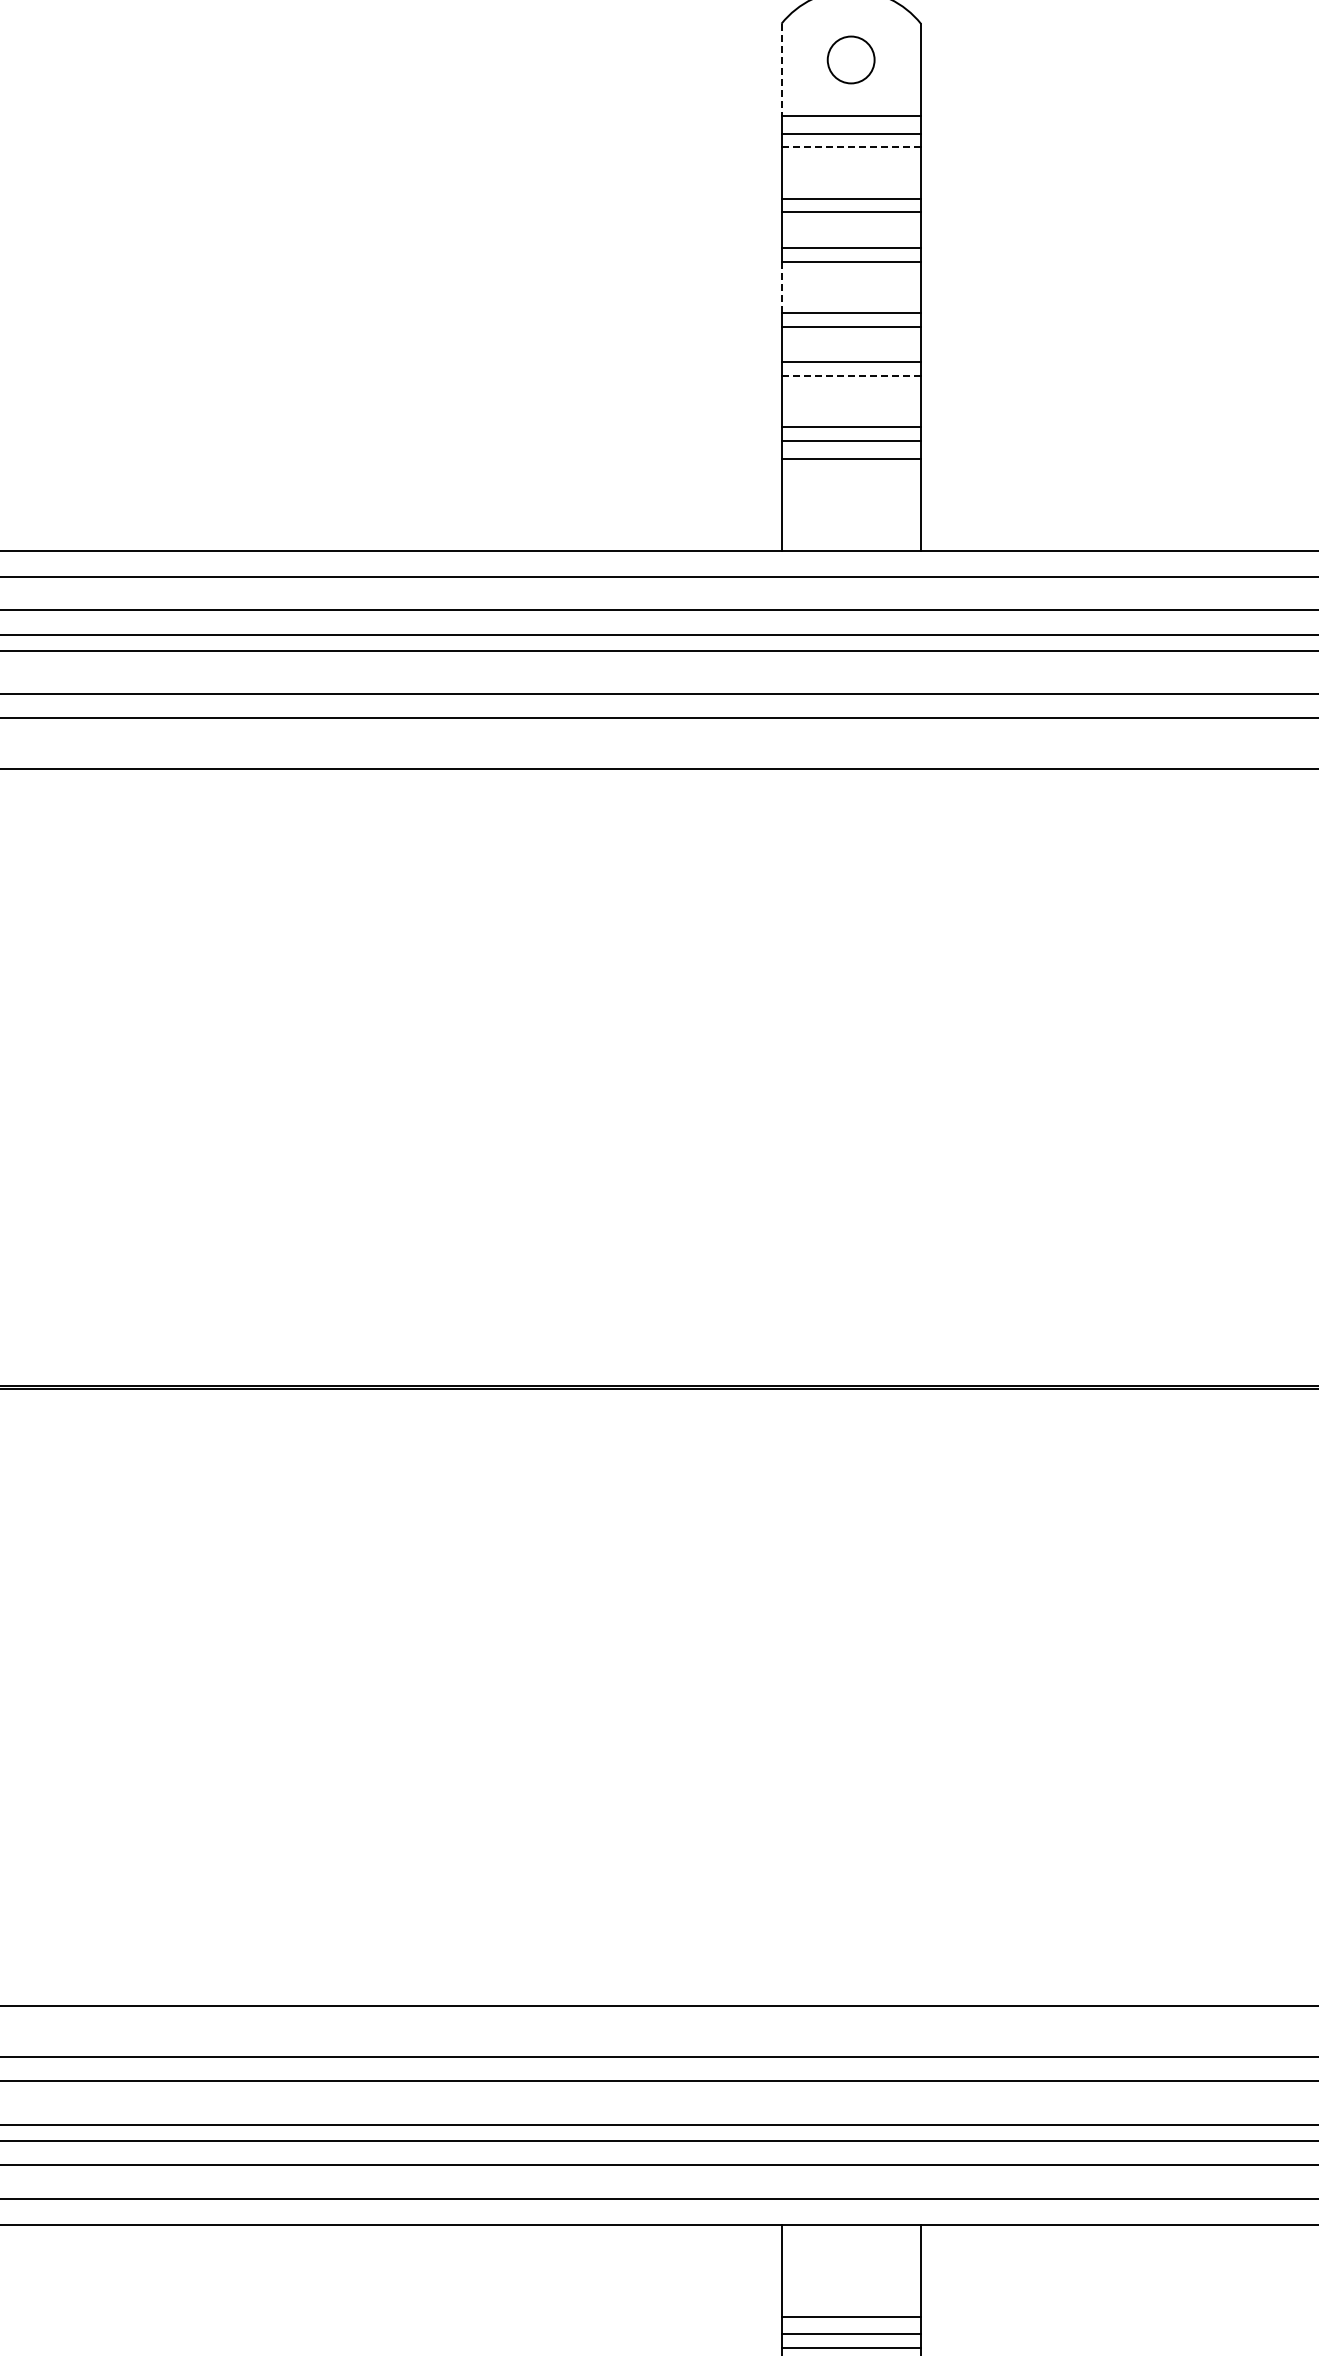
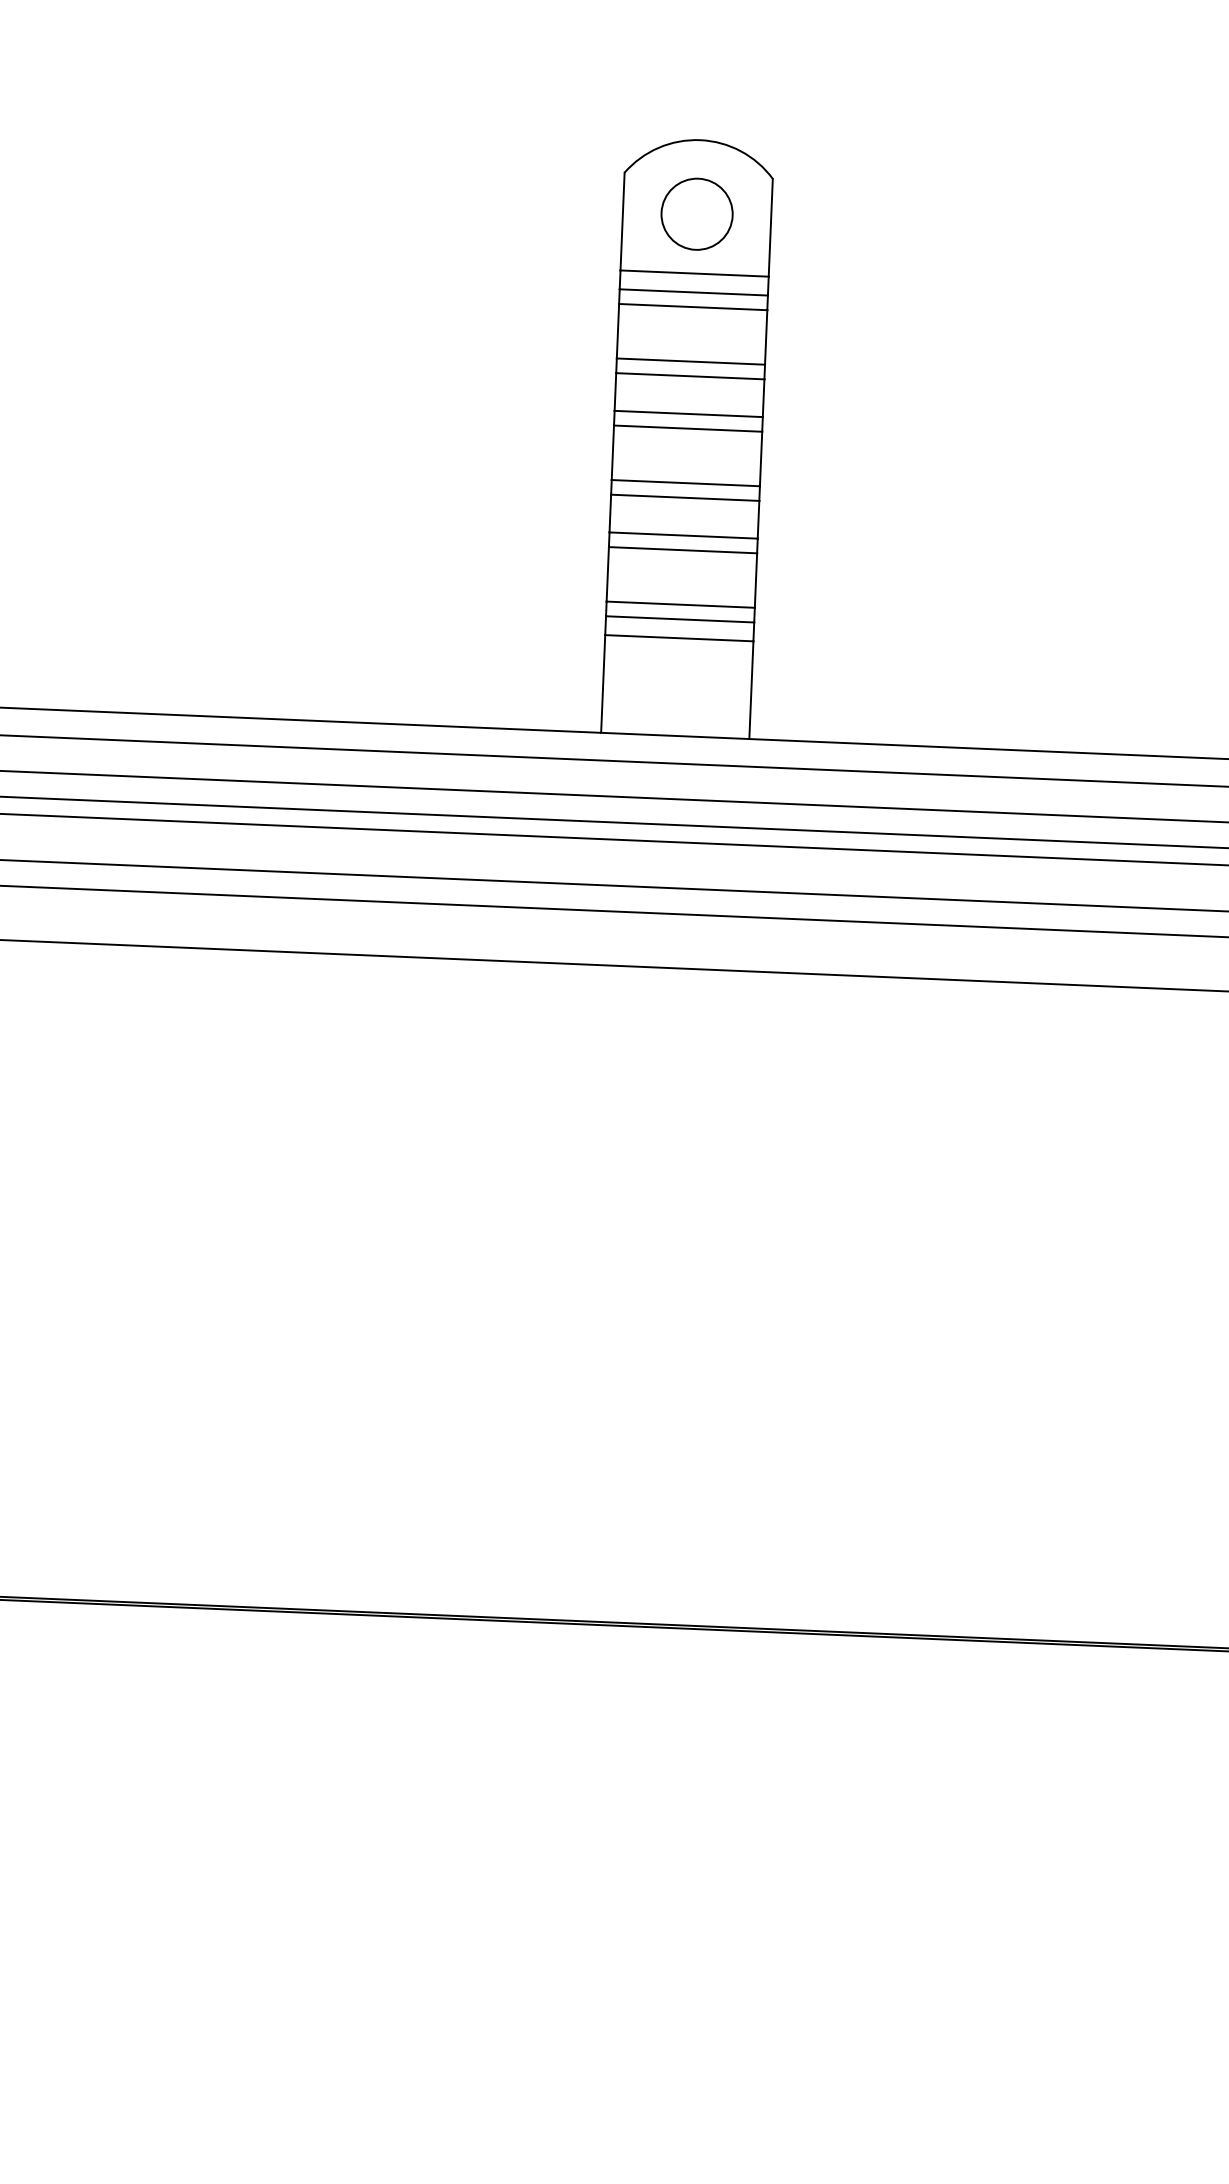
circle: (850, 59) -> (696, 213), size x1.43
line: (781, 69) -> (622, 221), dashed -> solid
line: (851, 147) -> (693, 307), dashed -> solid
line: (781, 287) -> (612, 452), dashed -> solid
line: (851, 376) -> (683, 550), dashed -> solid

